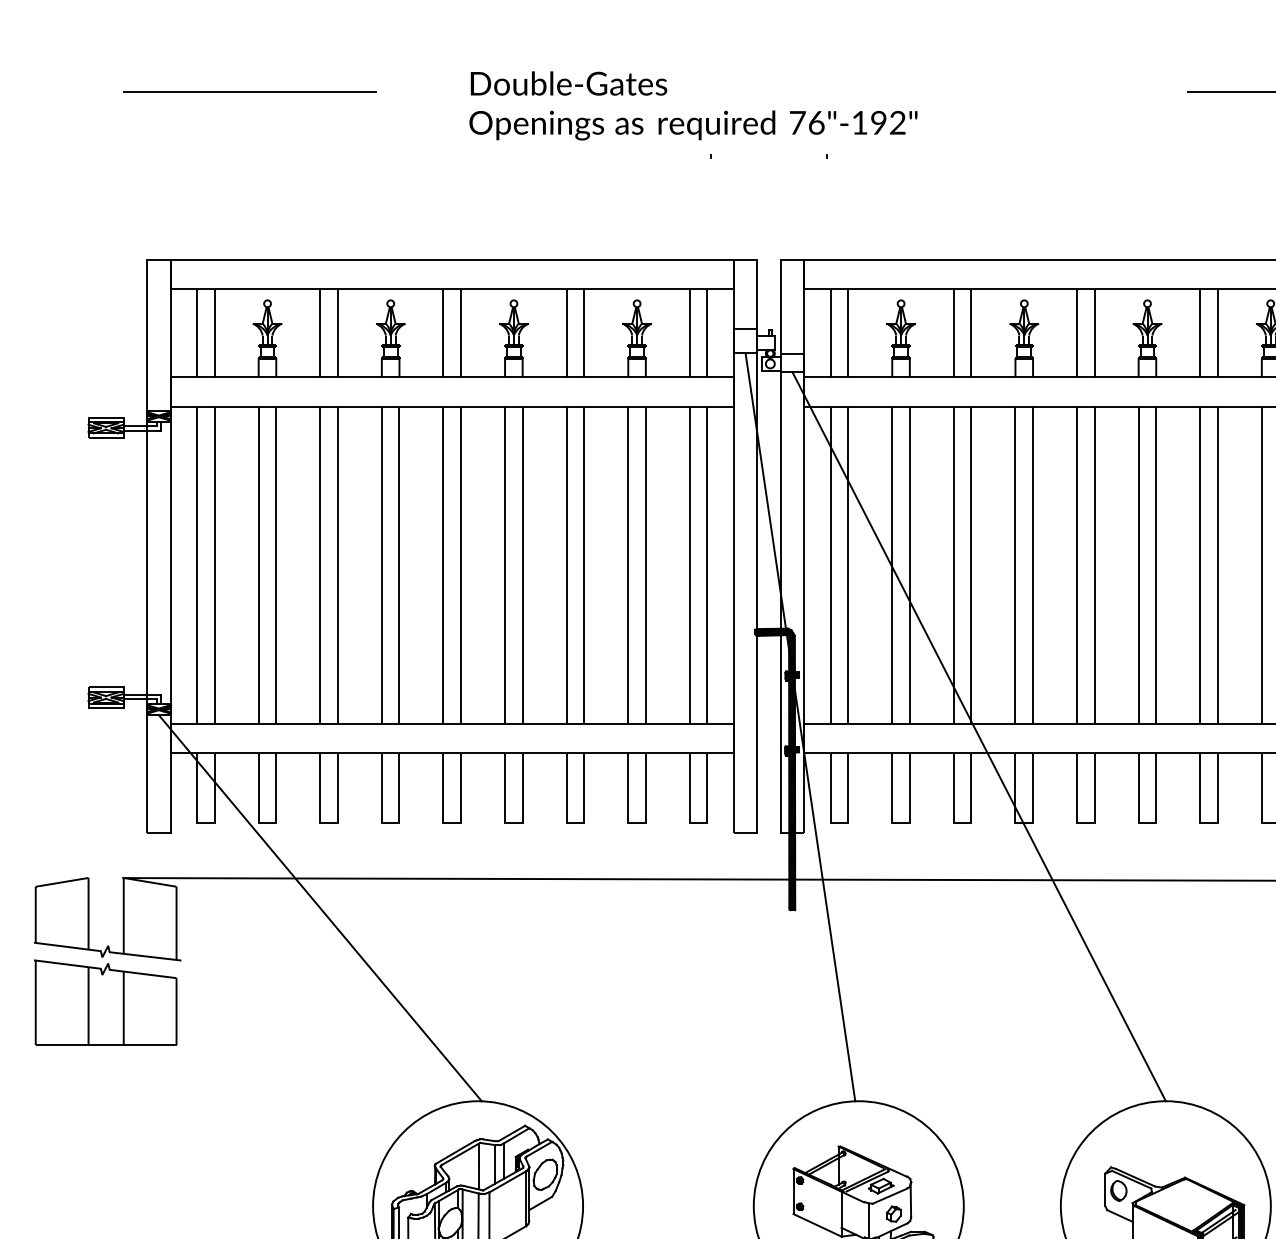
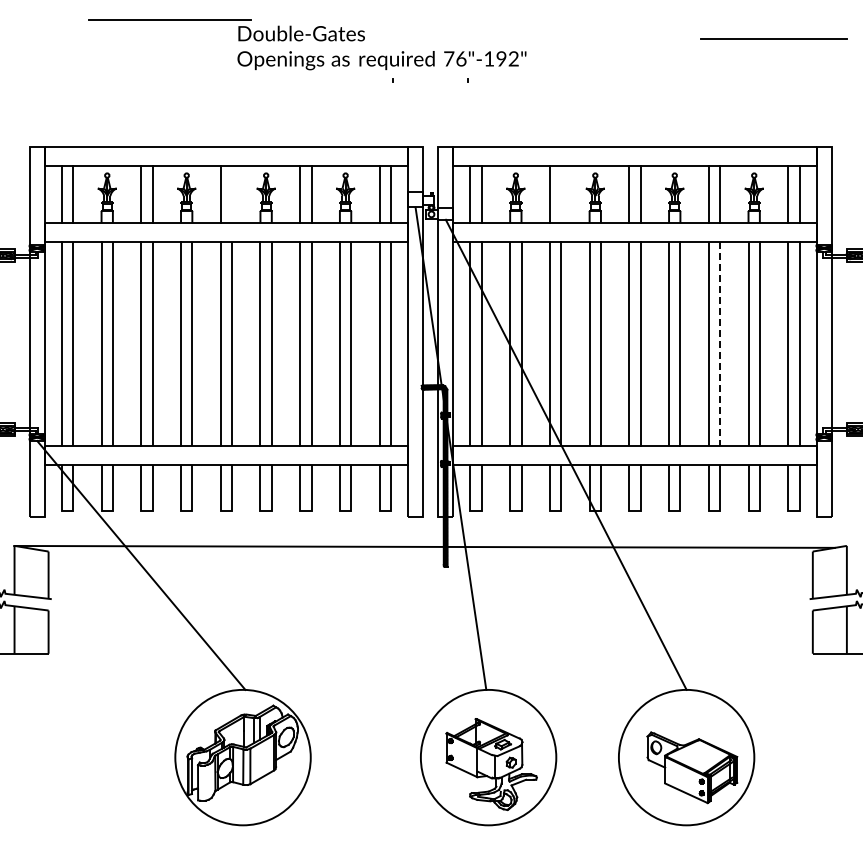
line: (249, 91) -> (169, 19), moved
line: (461, 333) -> (232, 194), removed
line: (971, 333) -> (561, 194), removed
line: (1218, 565) -> (720, 344), solid -> dashed

